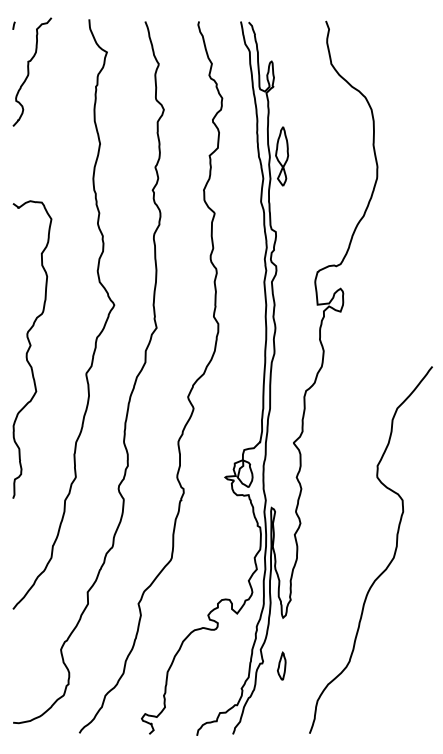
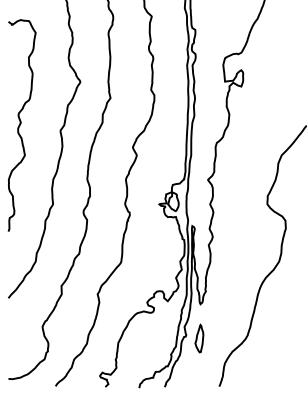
curve: (30, 348) -> (20, 124), moved
part: (281, 665) -> (199, 338), size x1.43

